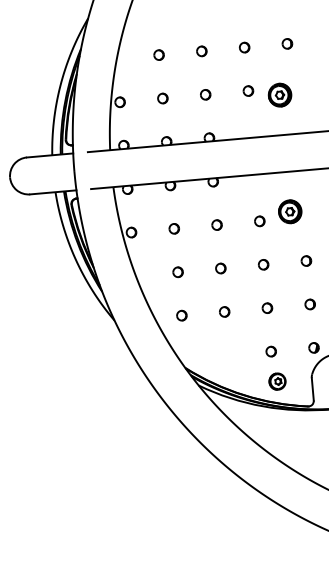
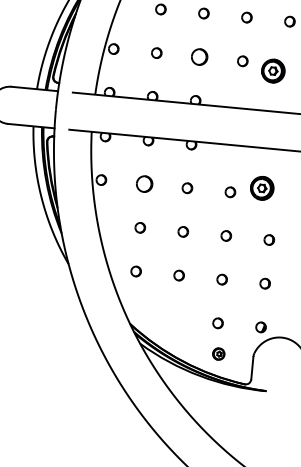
part: (205, 94) -> (199, 56), size x1.6
part: (173, 228) -> (143, 183), size x1.6
part: (277, 381) -> (218, 354), size x0.7

